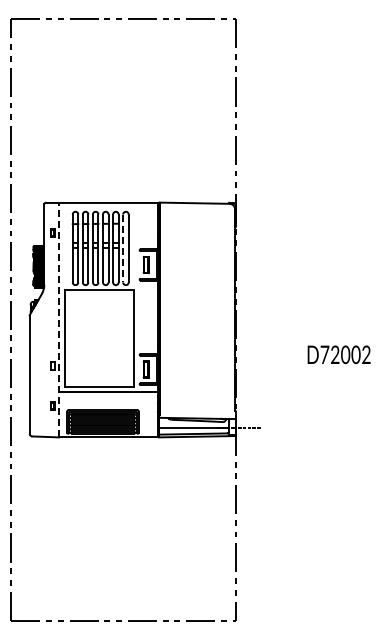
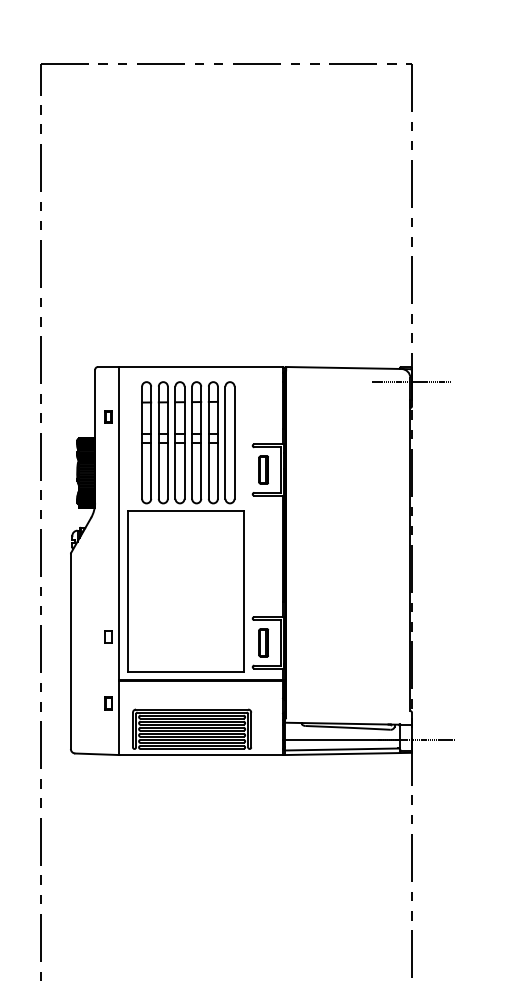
line: (235, 211) -> (411, 381), added
line: (123, 248) -> (225, 442), dashed -> solid
line: (59, 319) -> (120, 560), dashed -> solid

